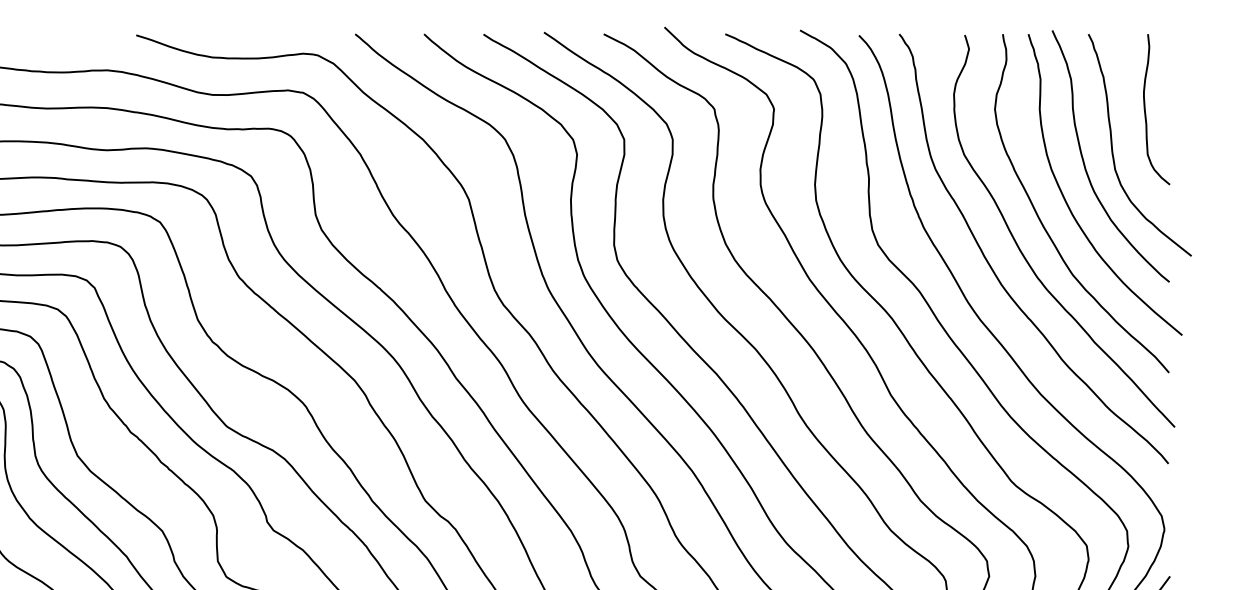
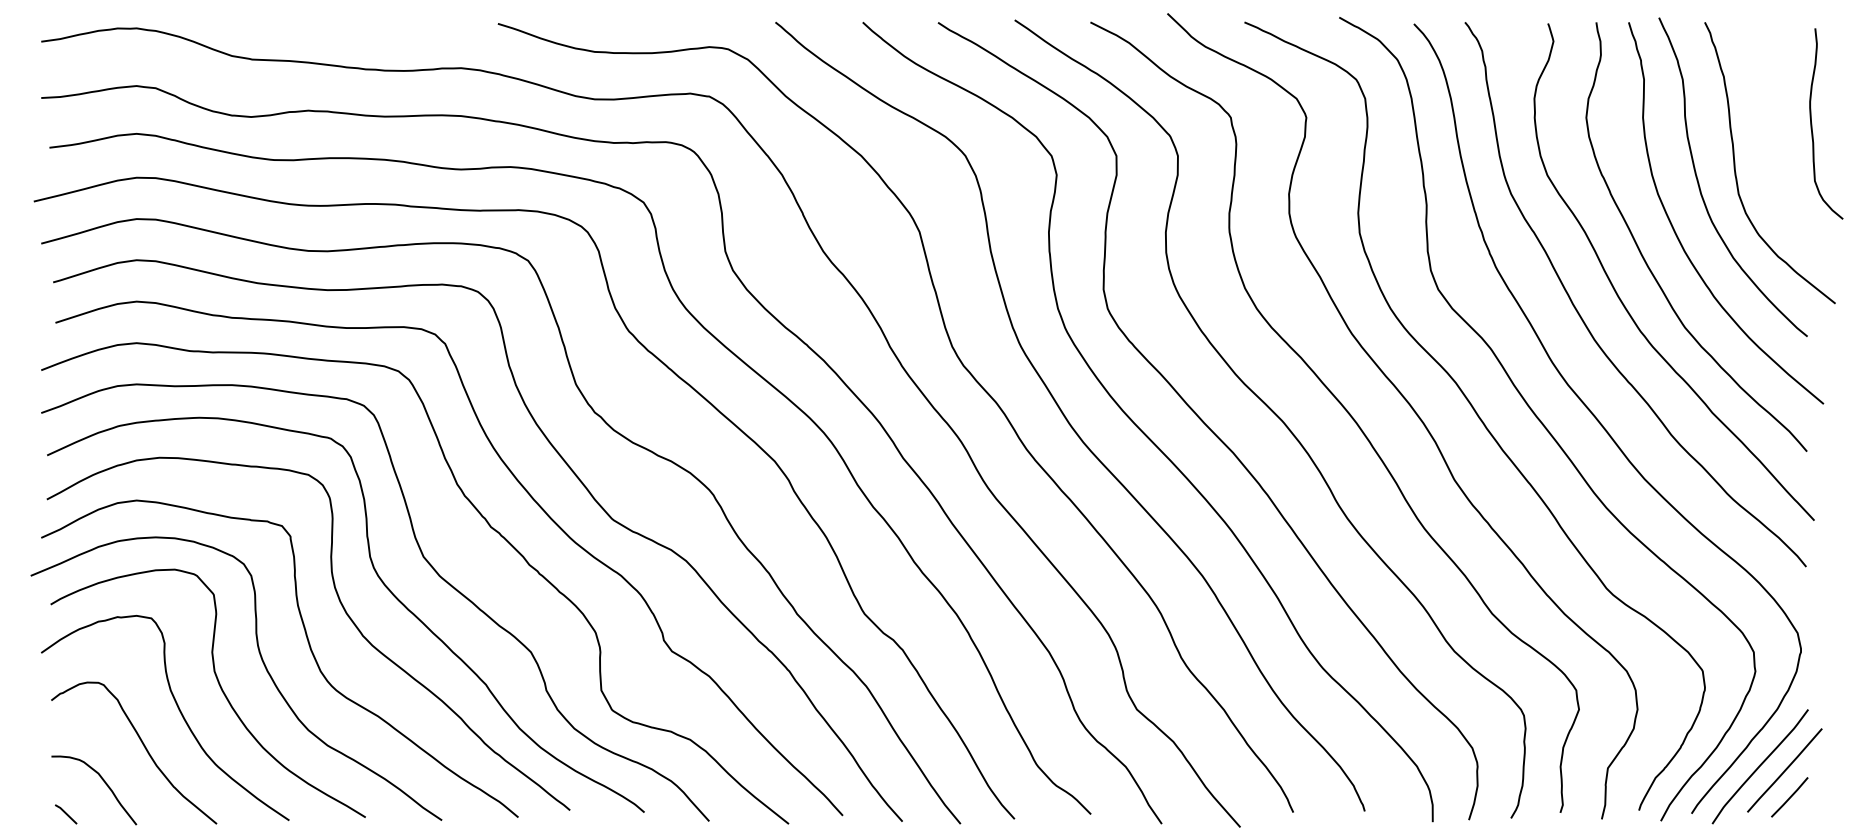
curve: (1145, 109) -> (1812, 123), moved

